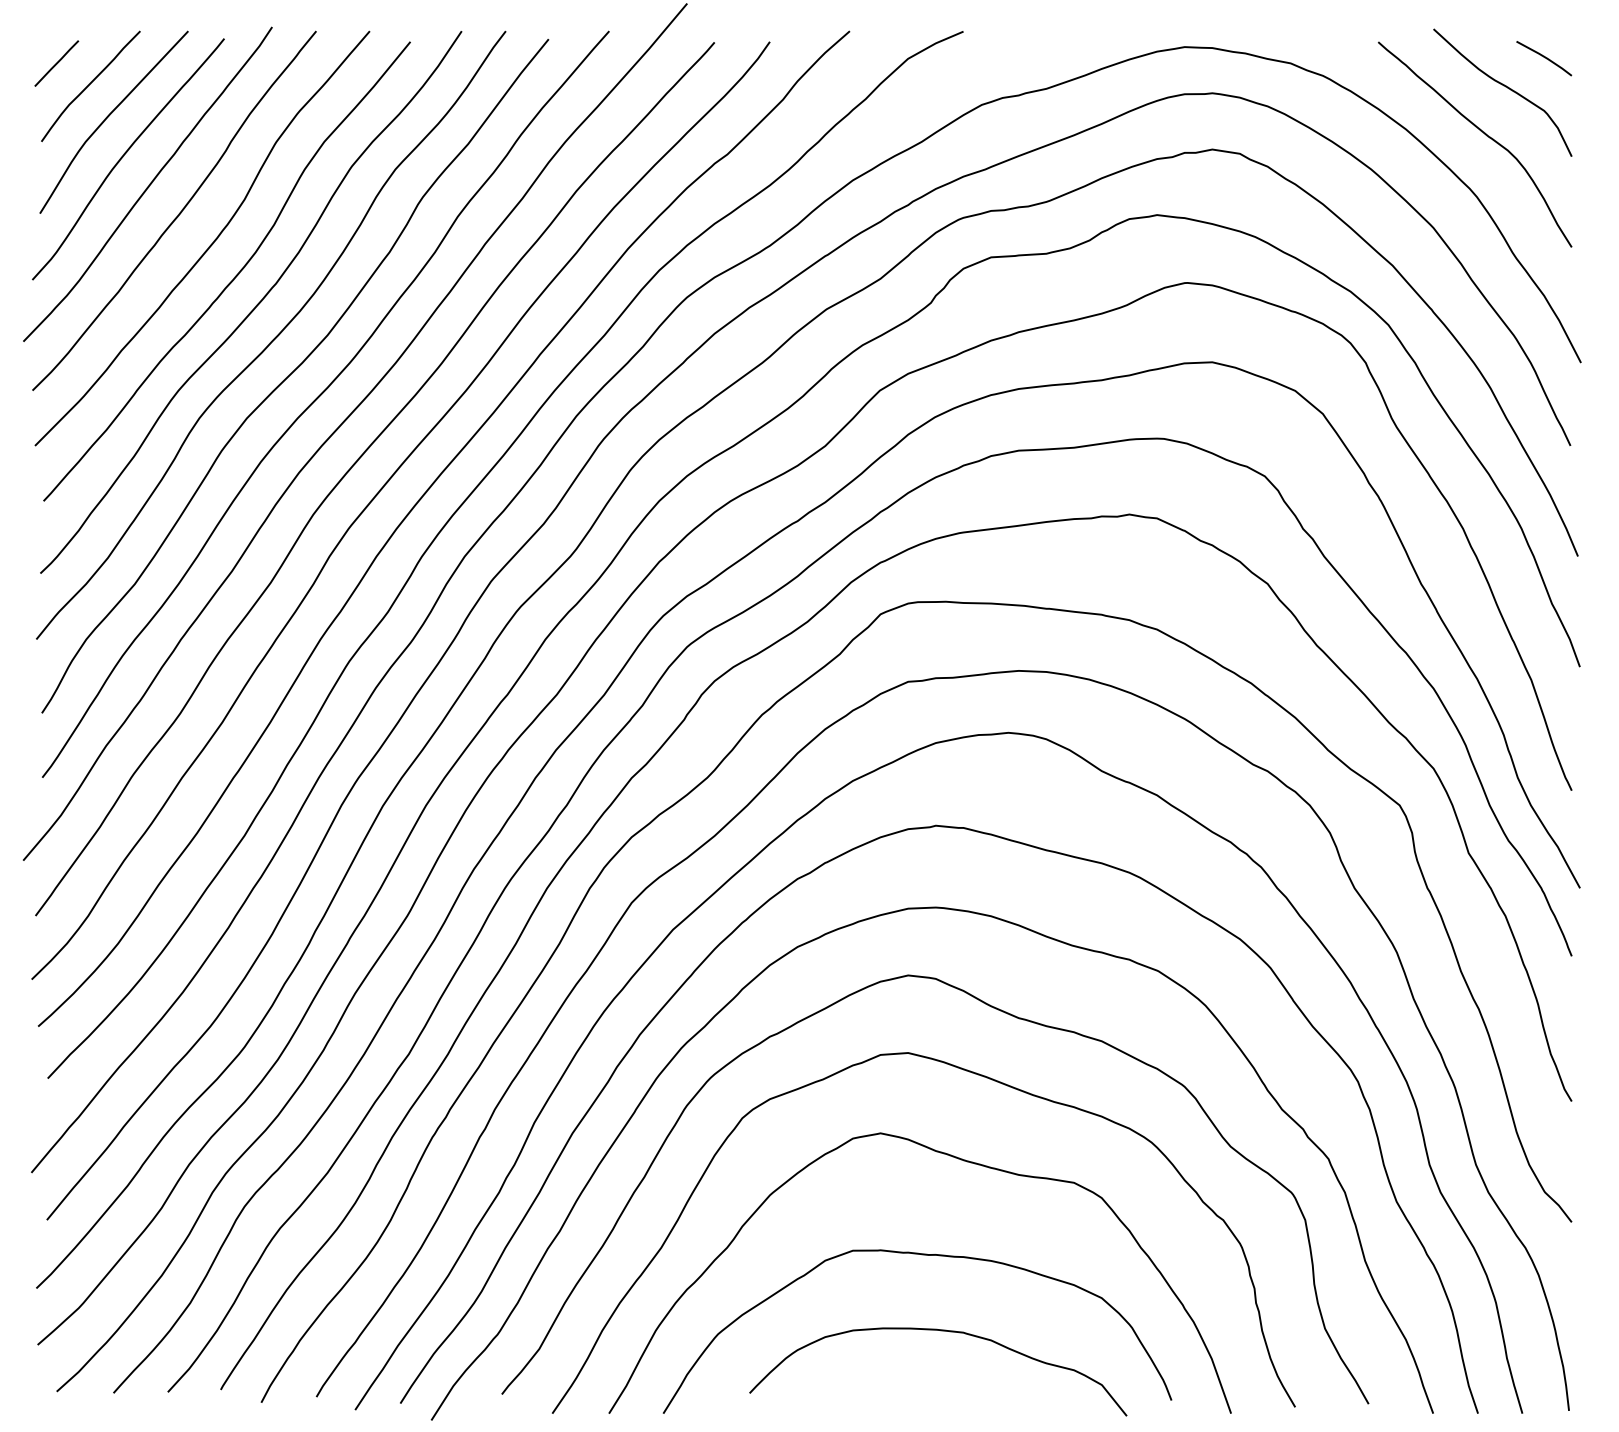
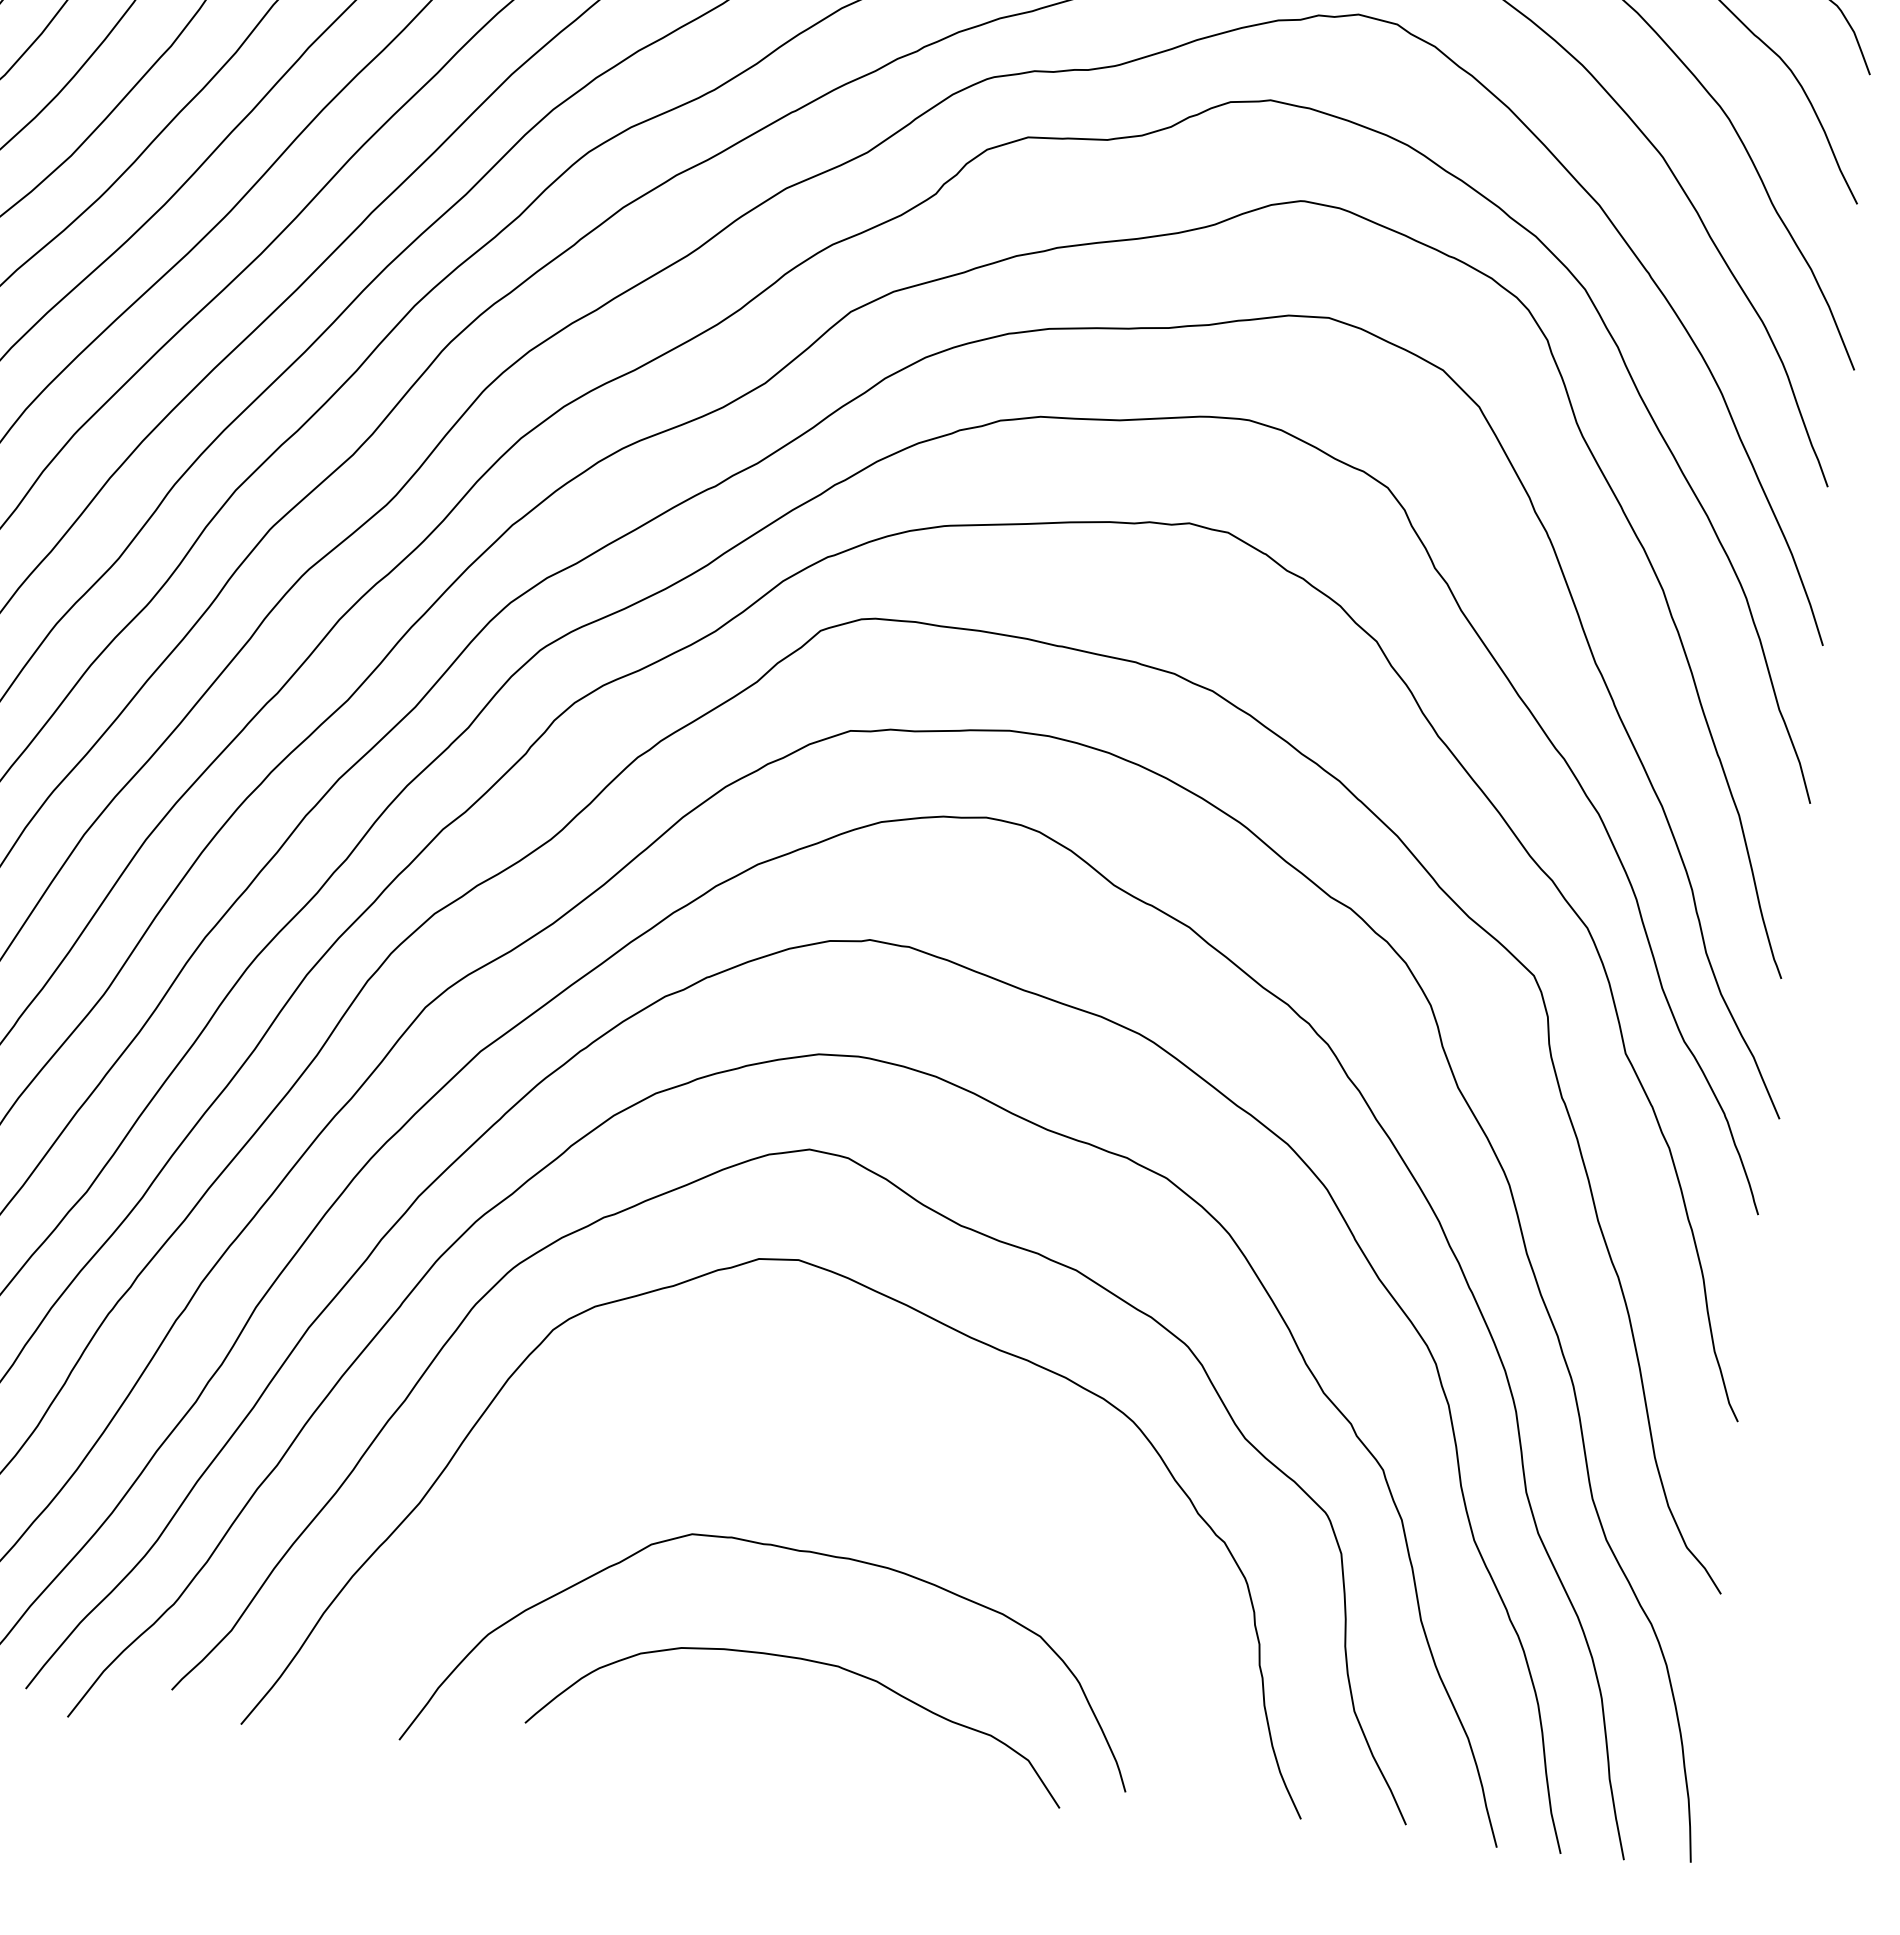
curve: (963, 1161) -> (862, 1422), removed

